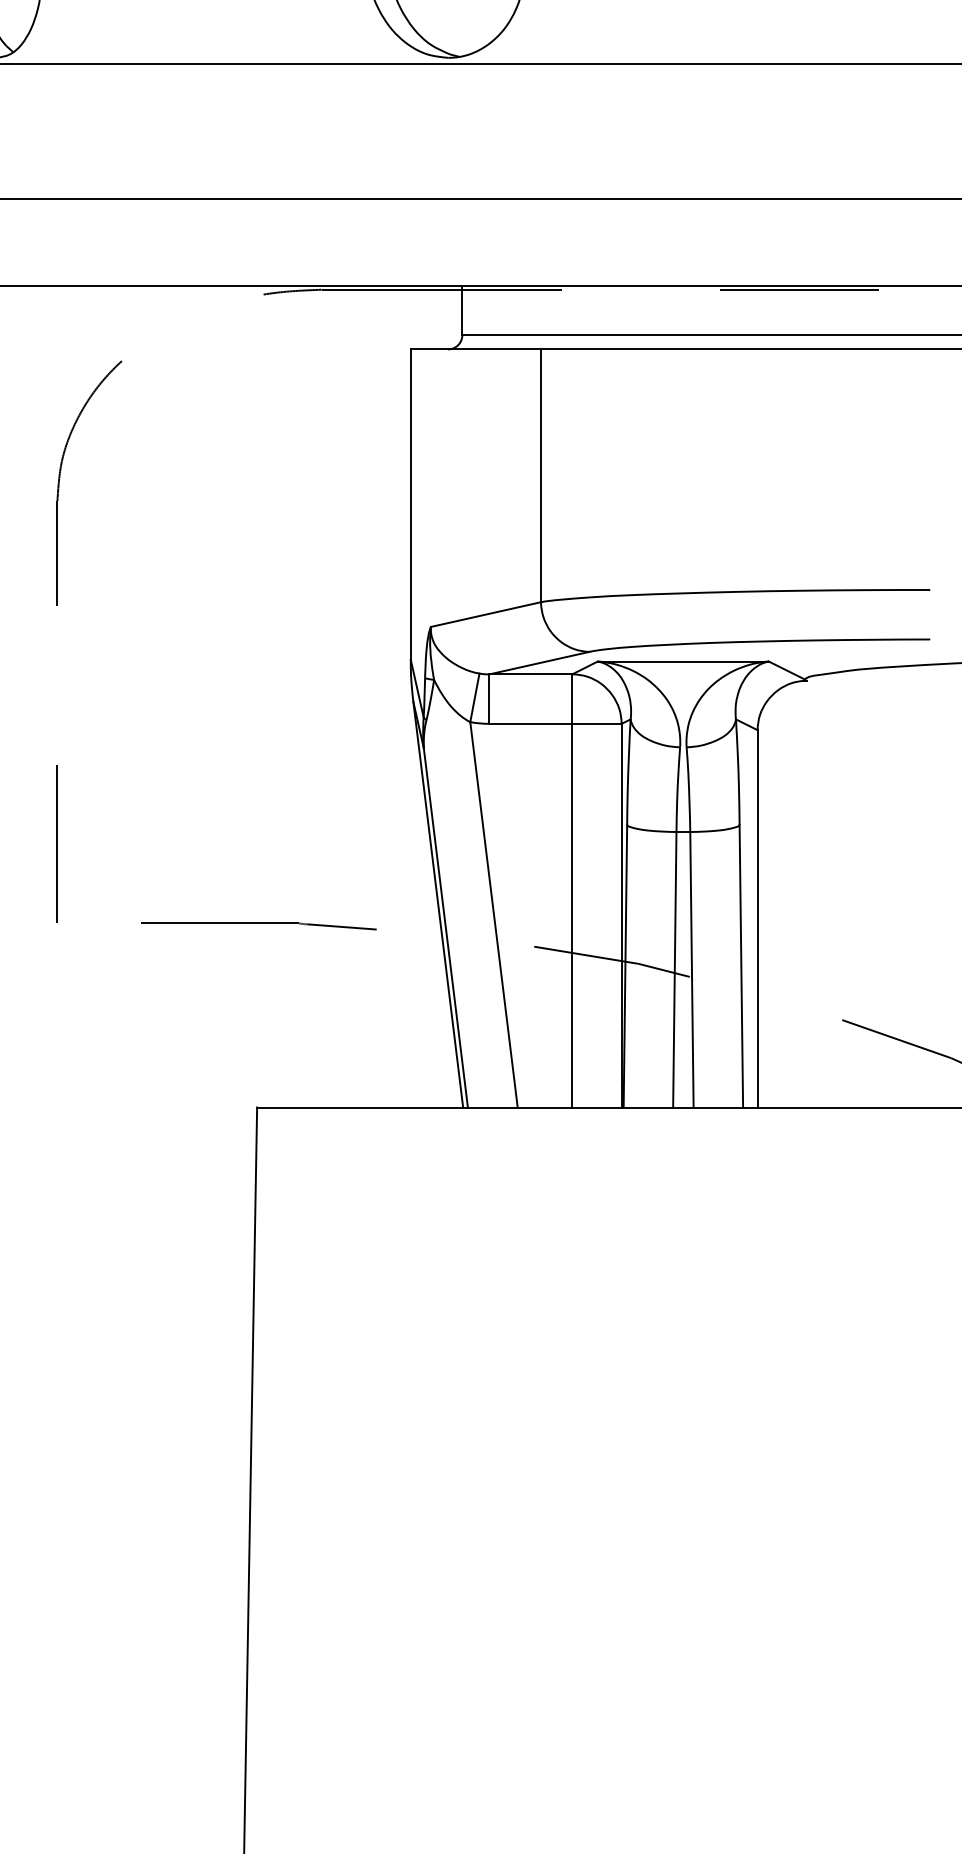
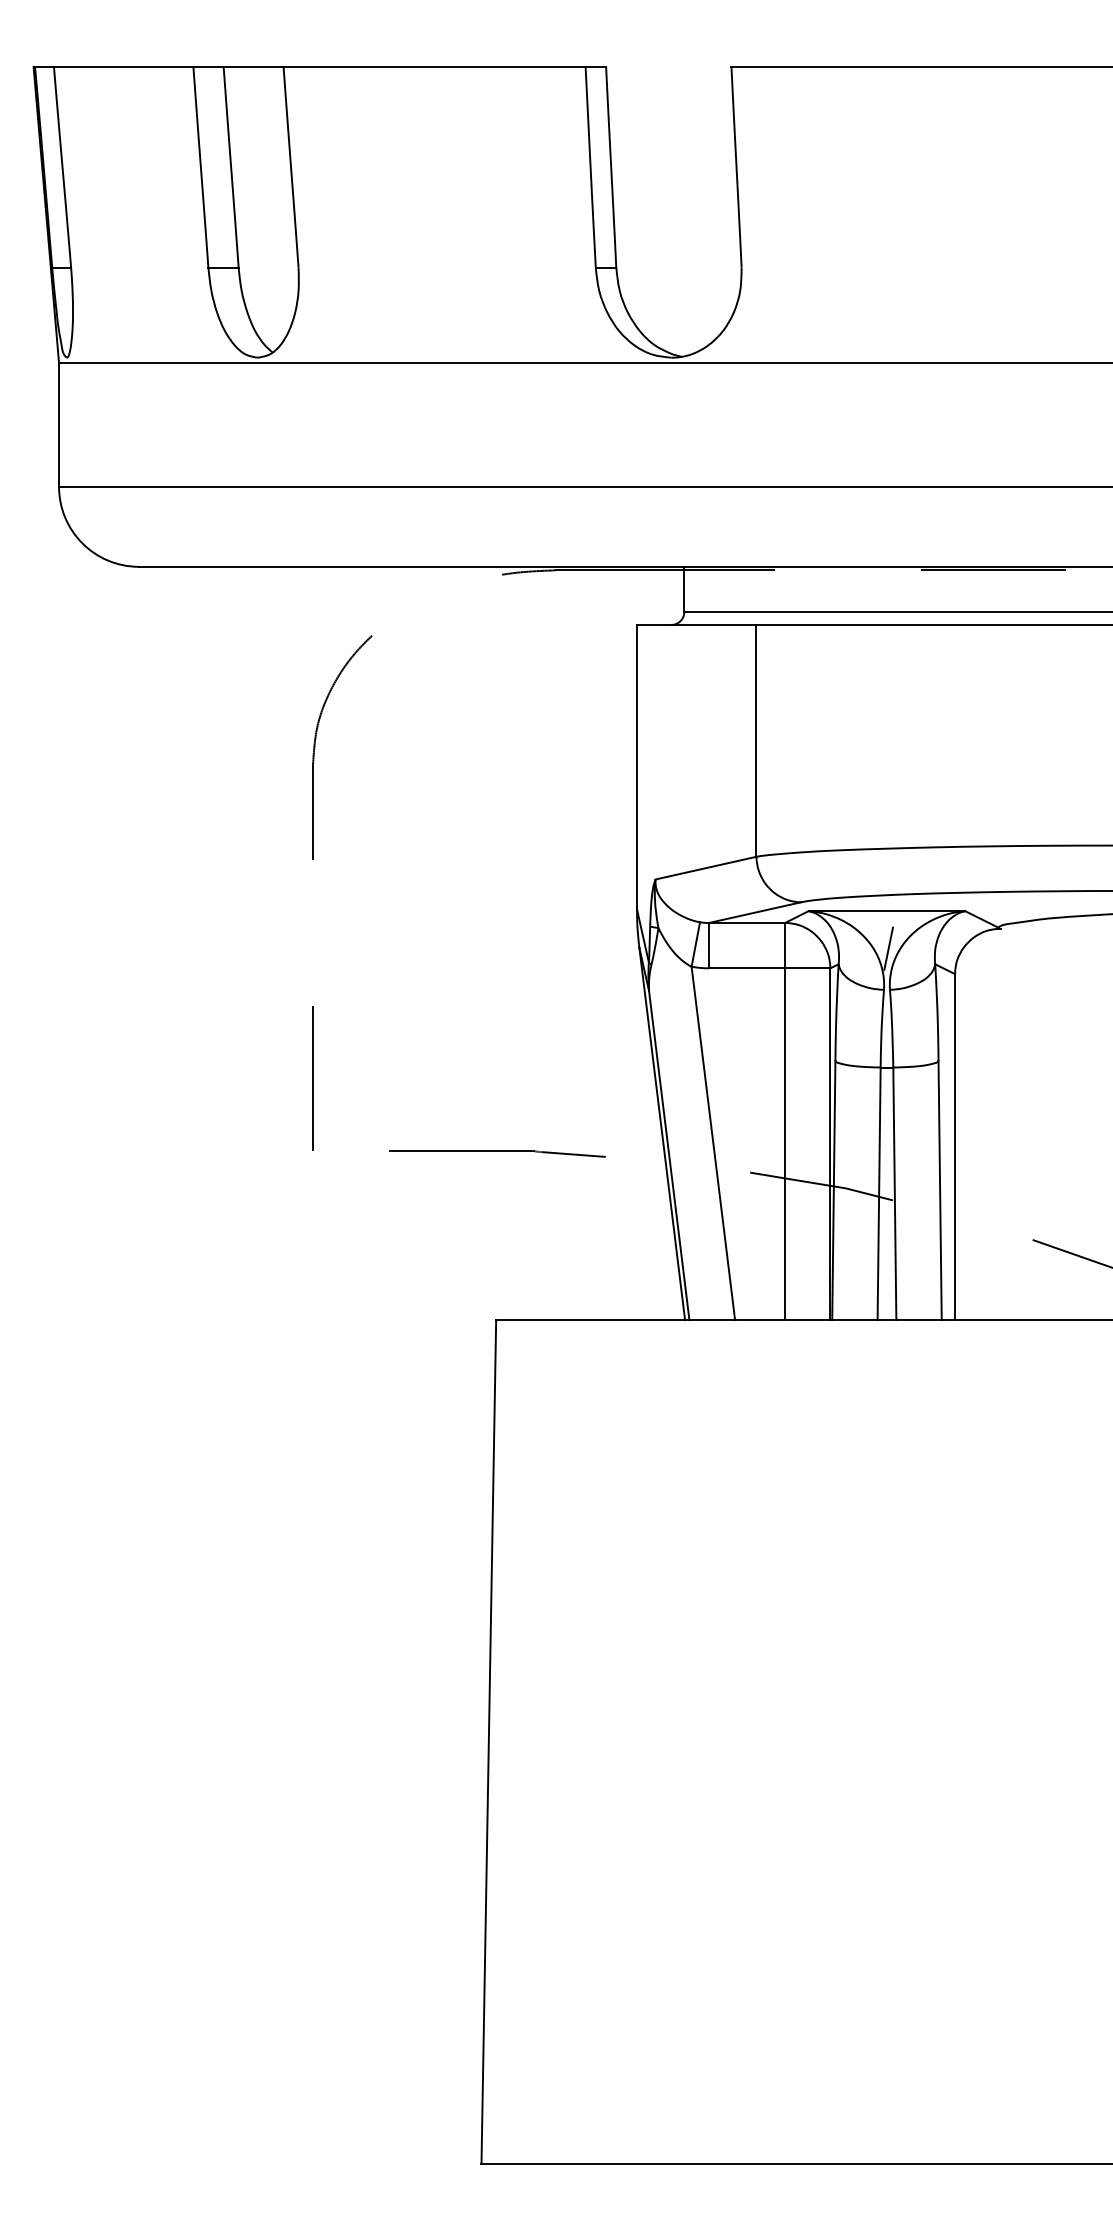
line: (685, 702) -> (888, 948), added

